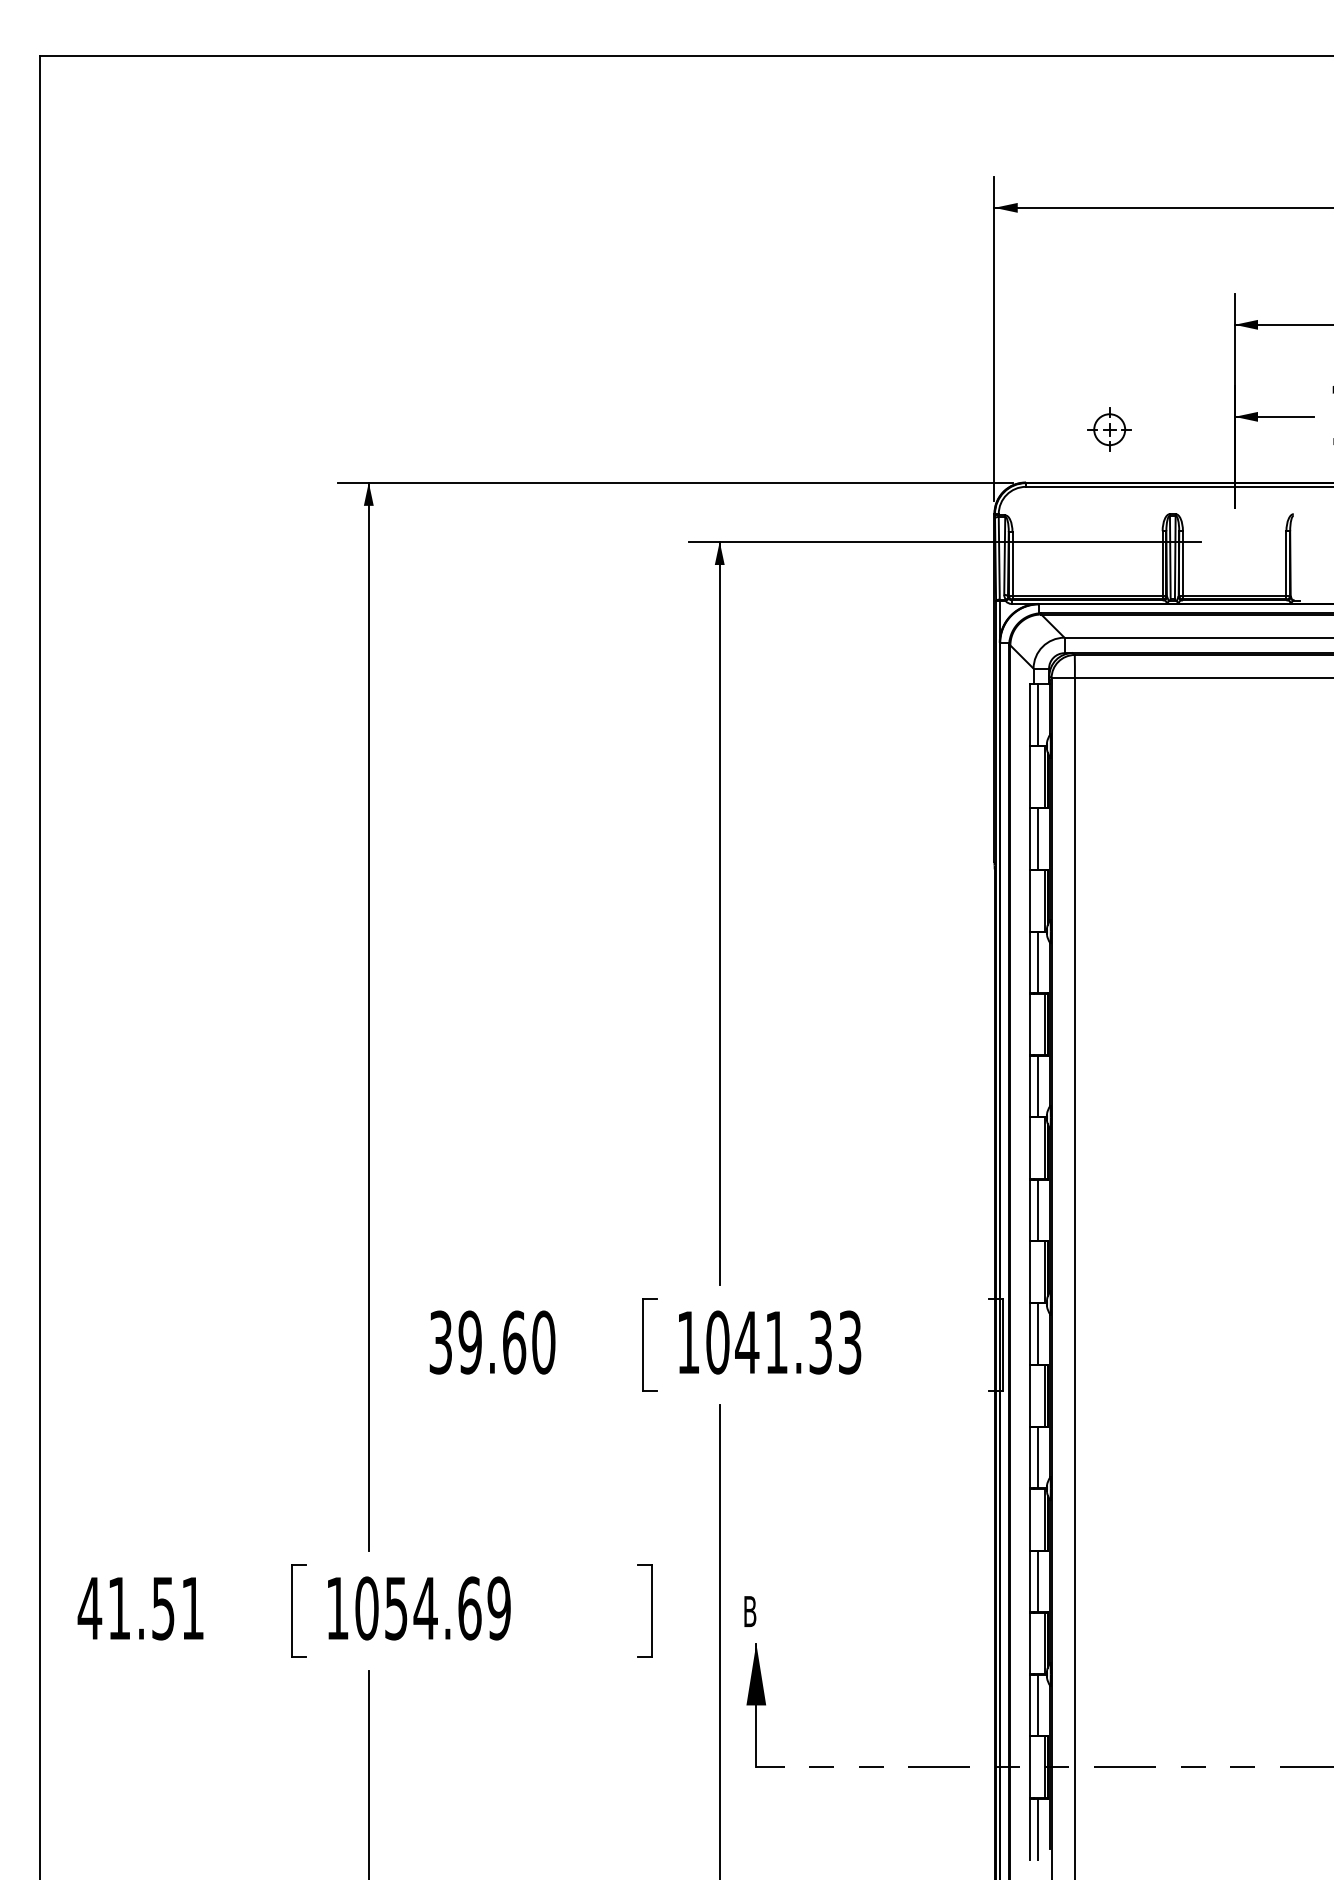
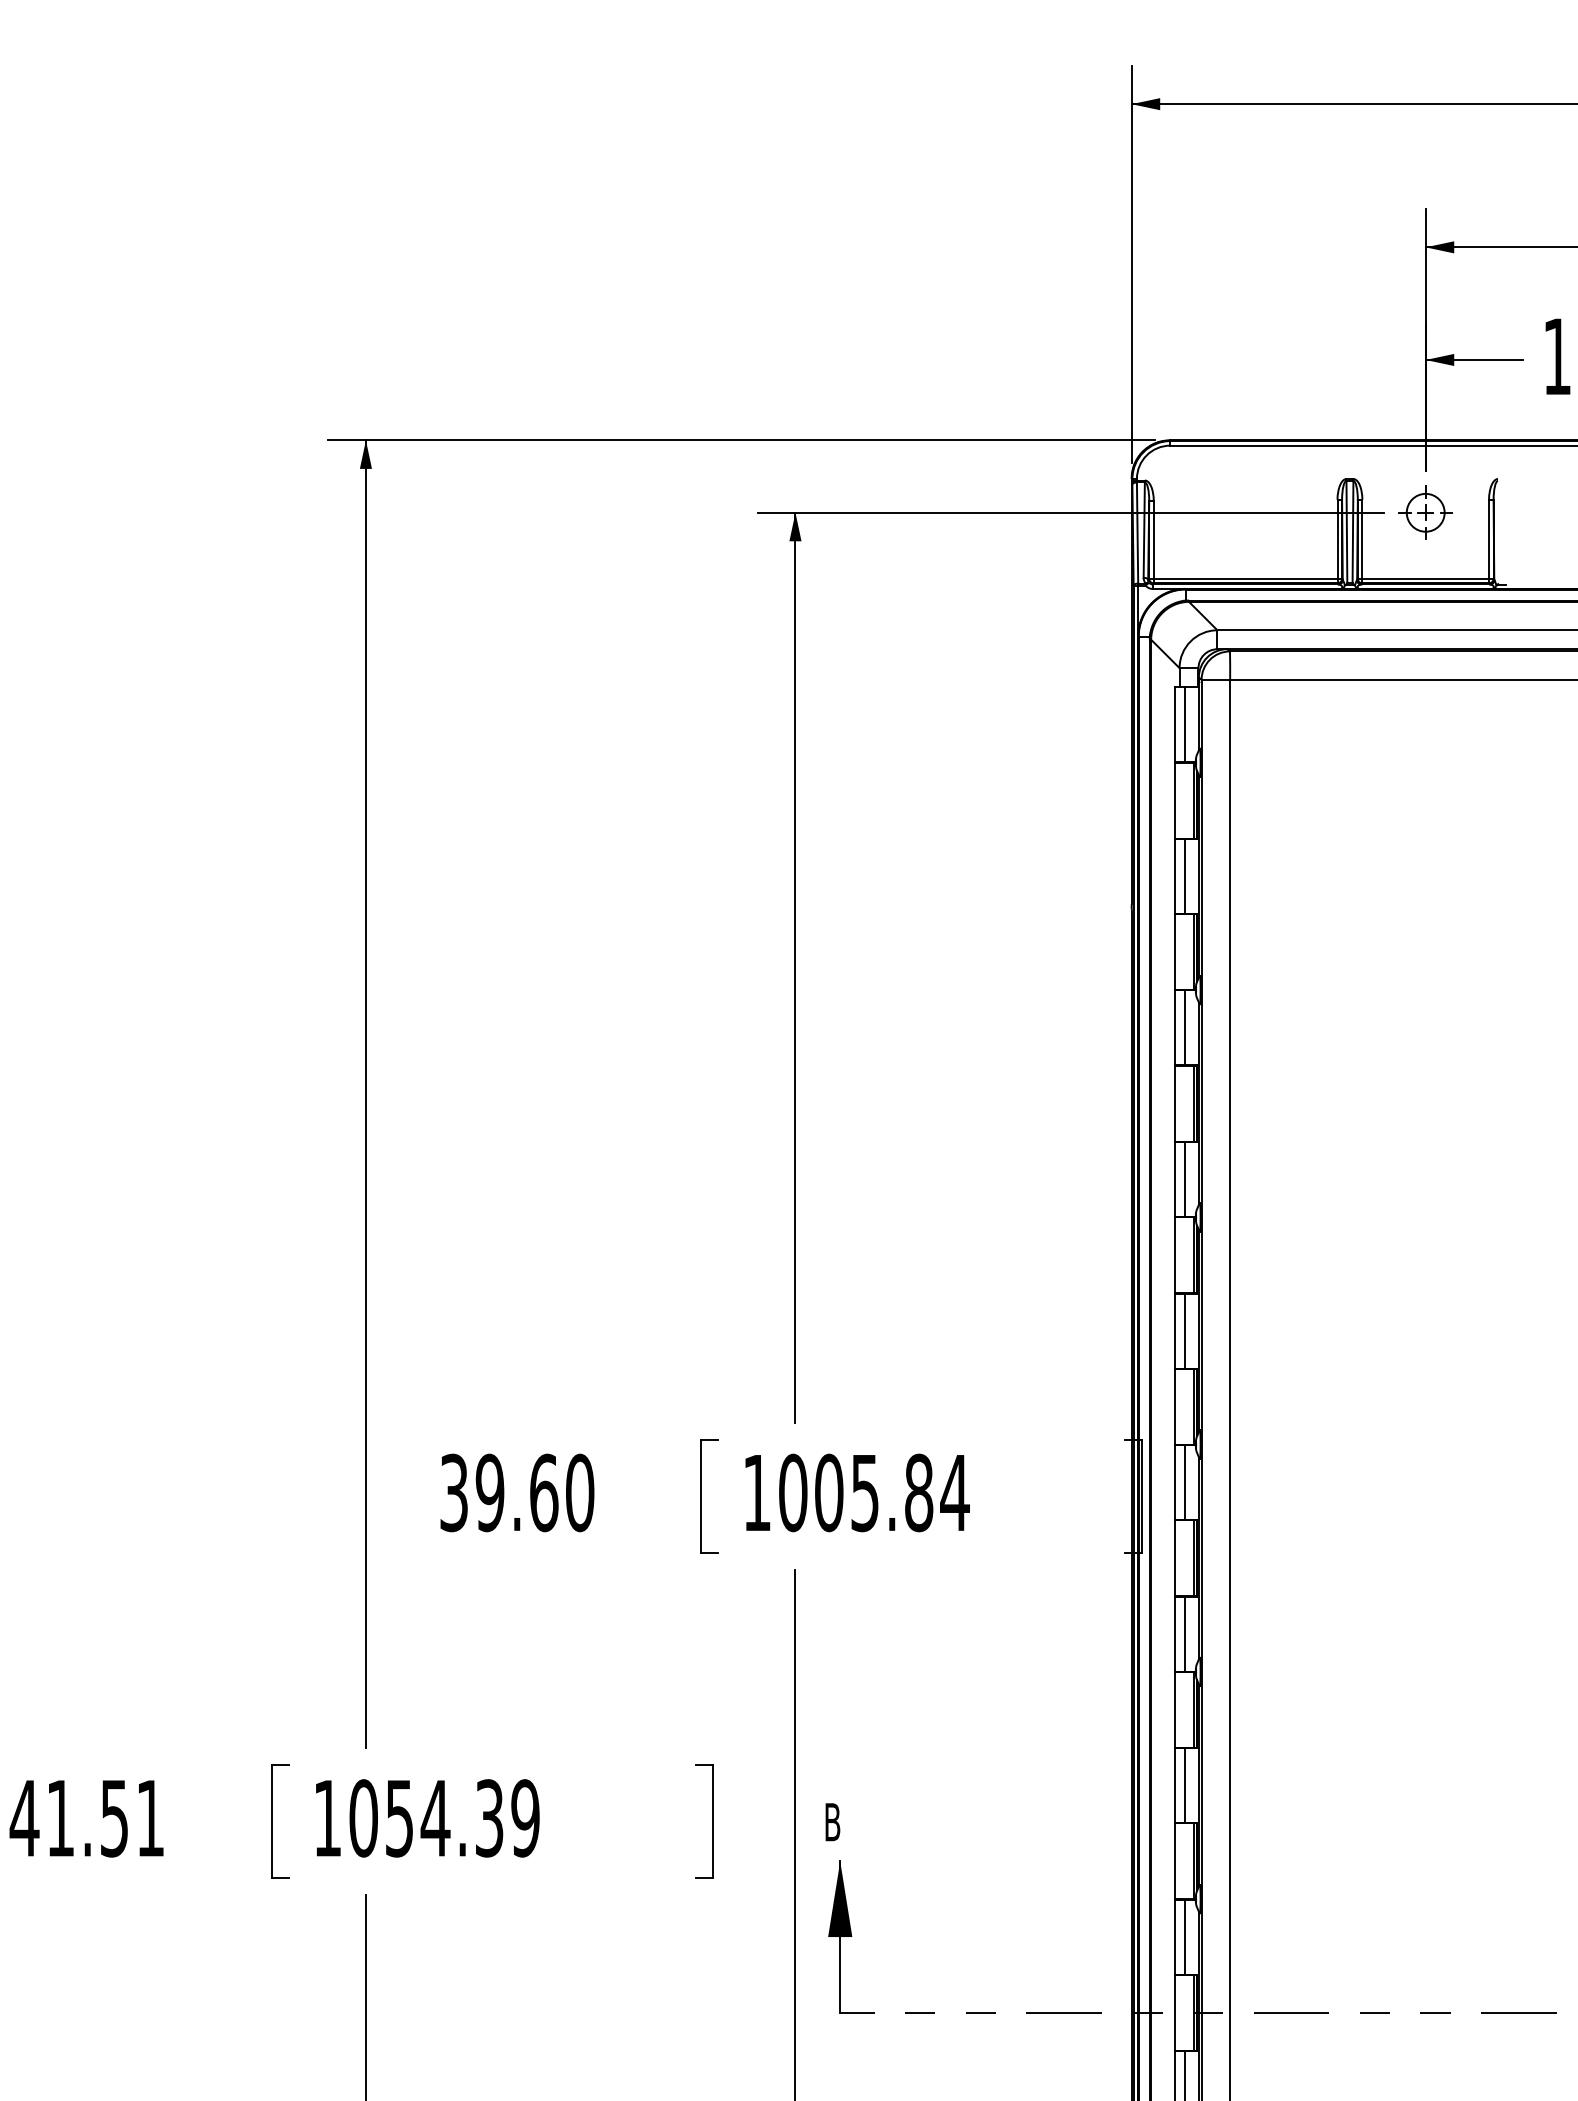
part: (1109, 429) -> (1425, 512), moved
text: (798, 1342) -> (891, 1492), 1041.33 -> 1005.84
text: (469, 1608) -> (489, 1818), 1054.69 -> 1054.39

